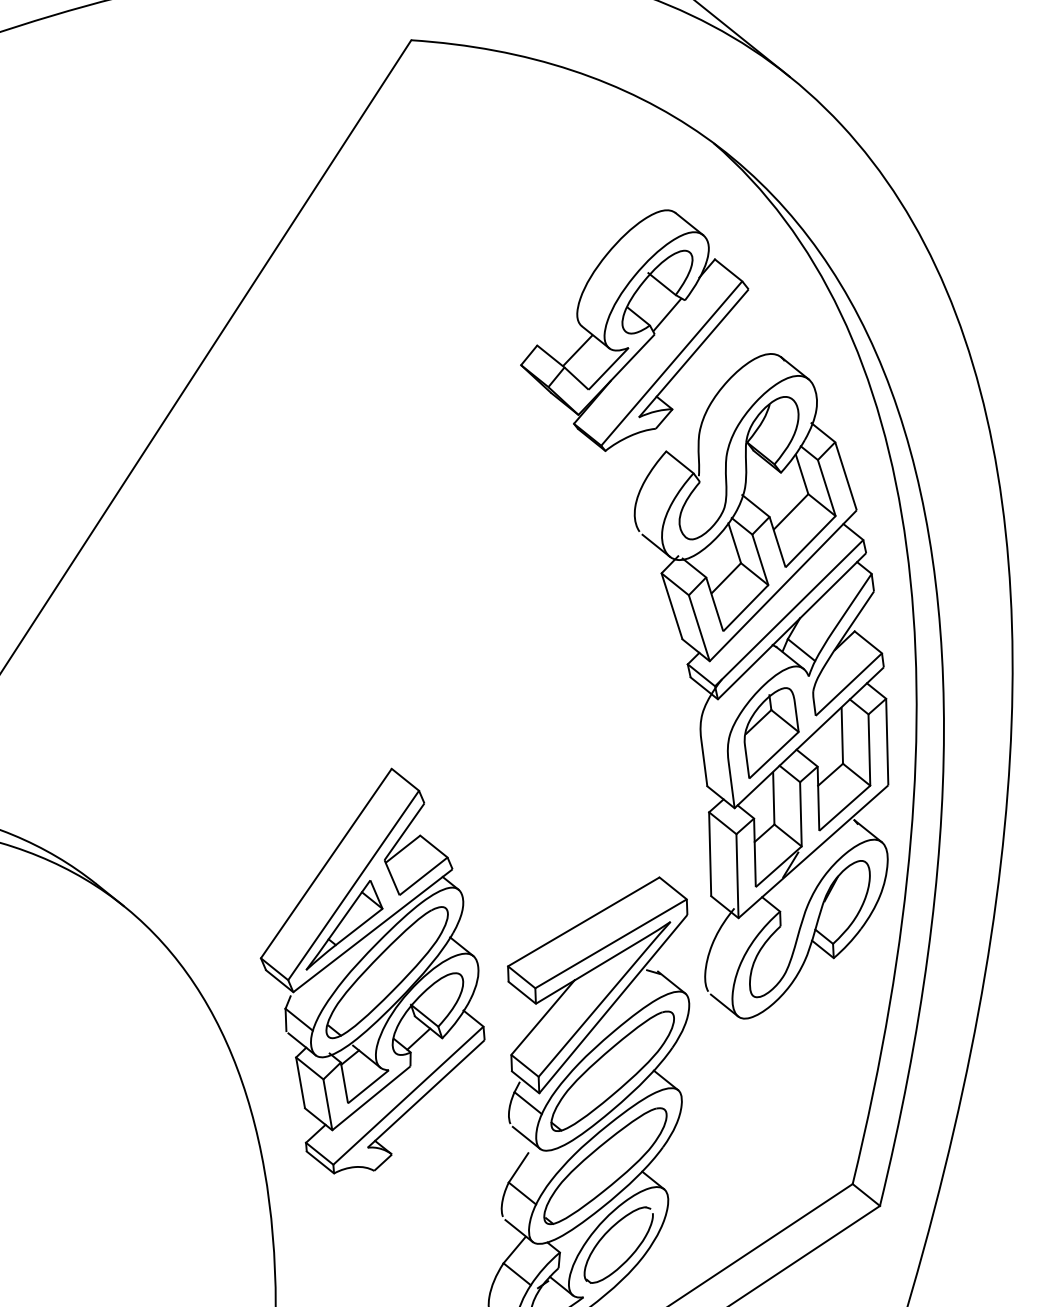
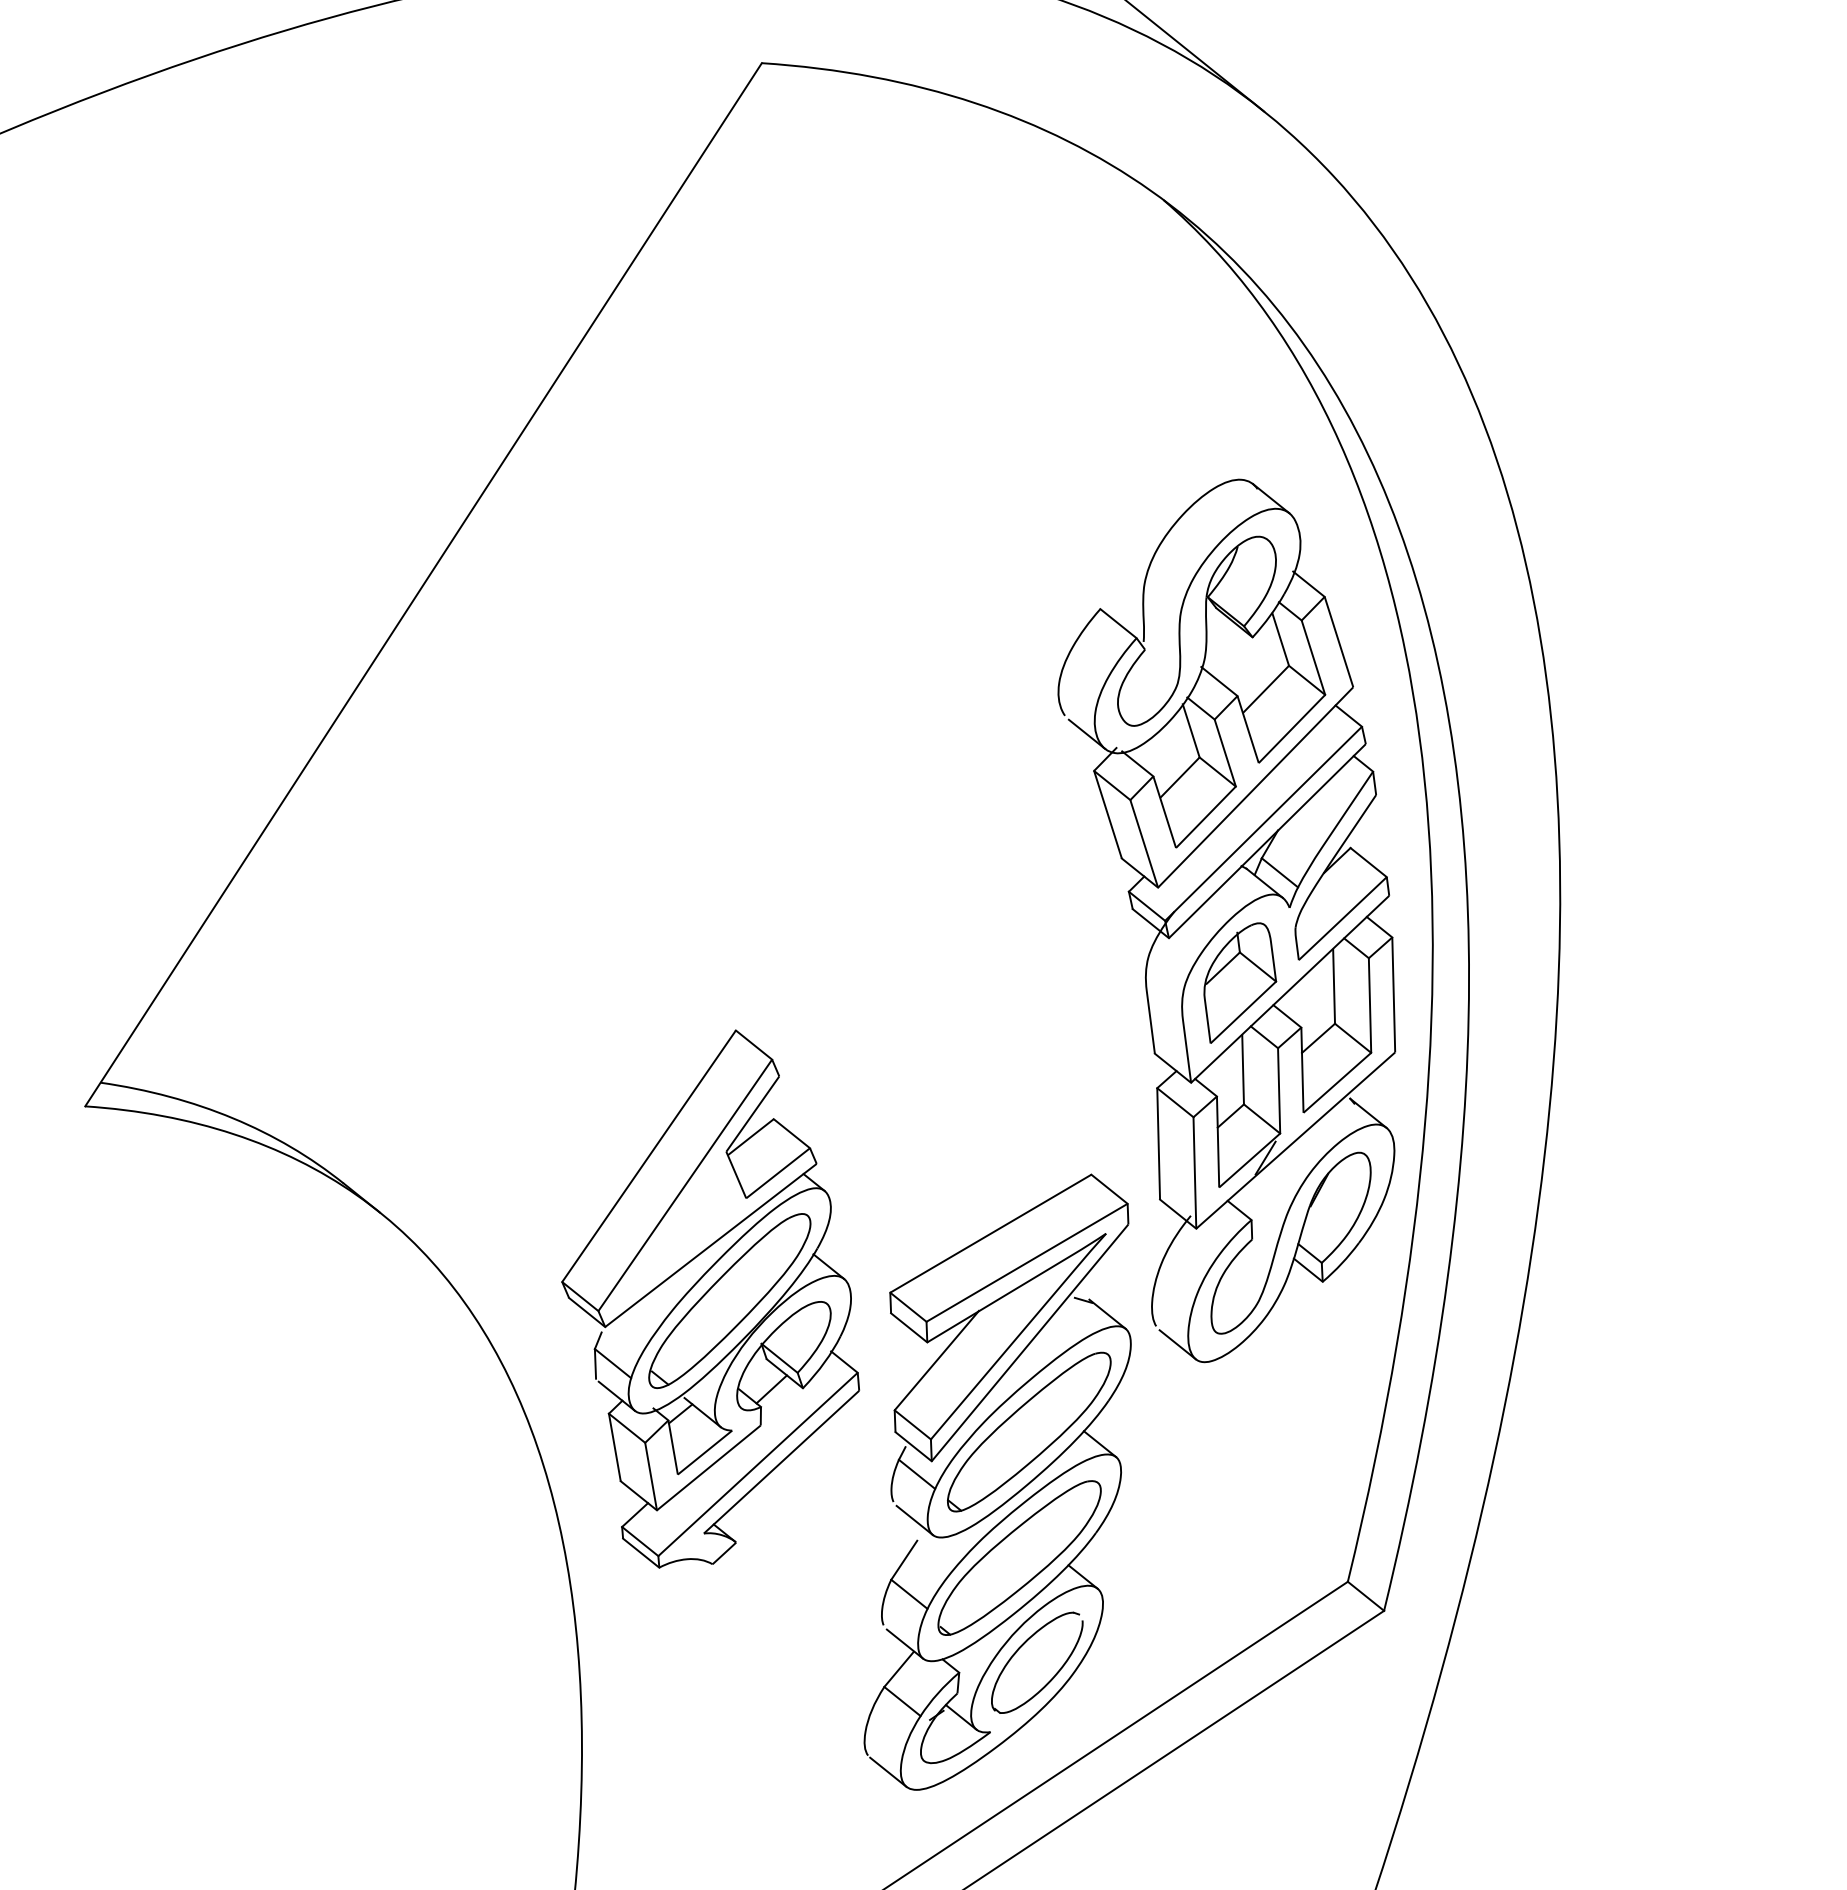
part: (634, 330) -> (1058, 448), removed
part: (344, 925) -> (672, 1238), removed

